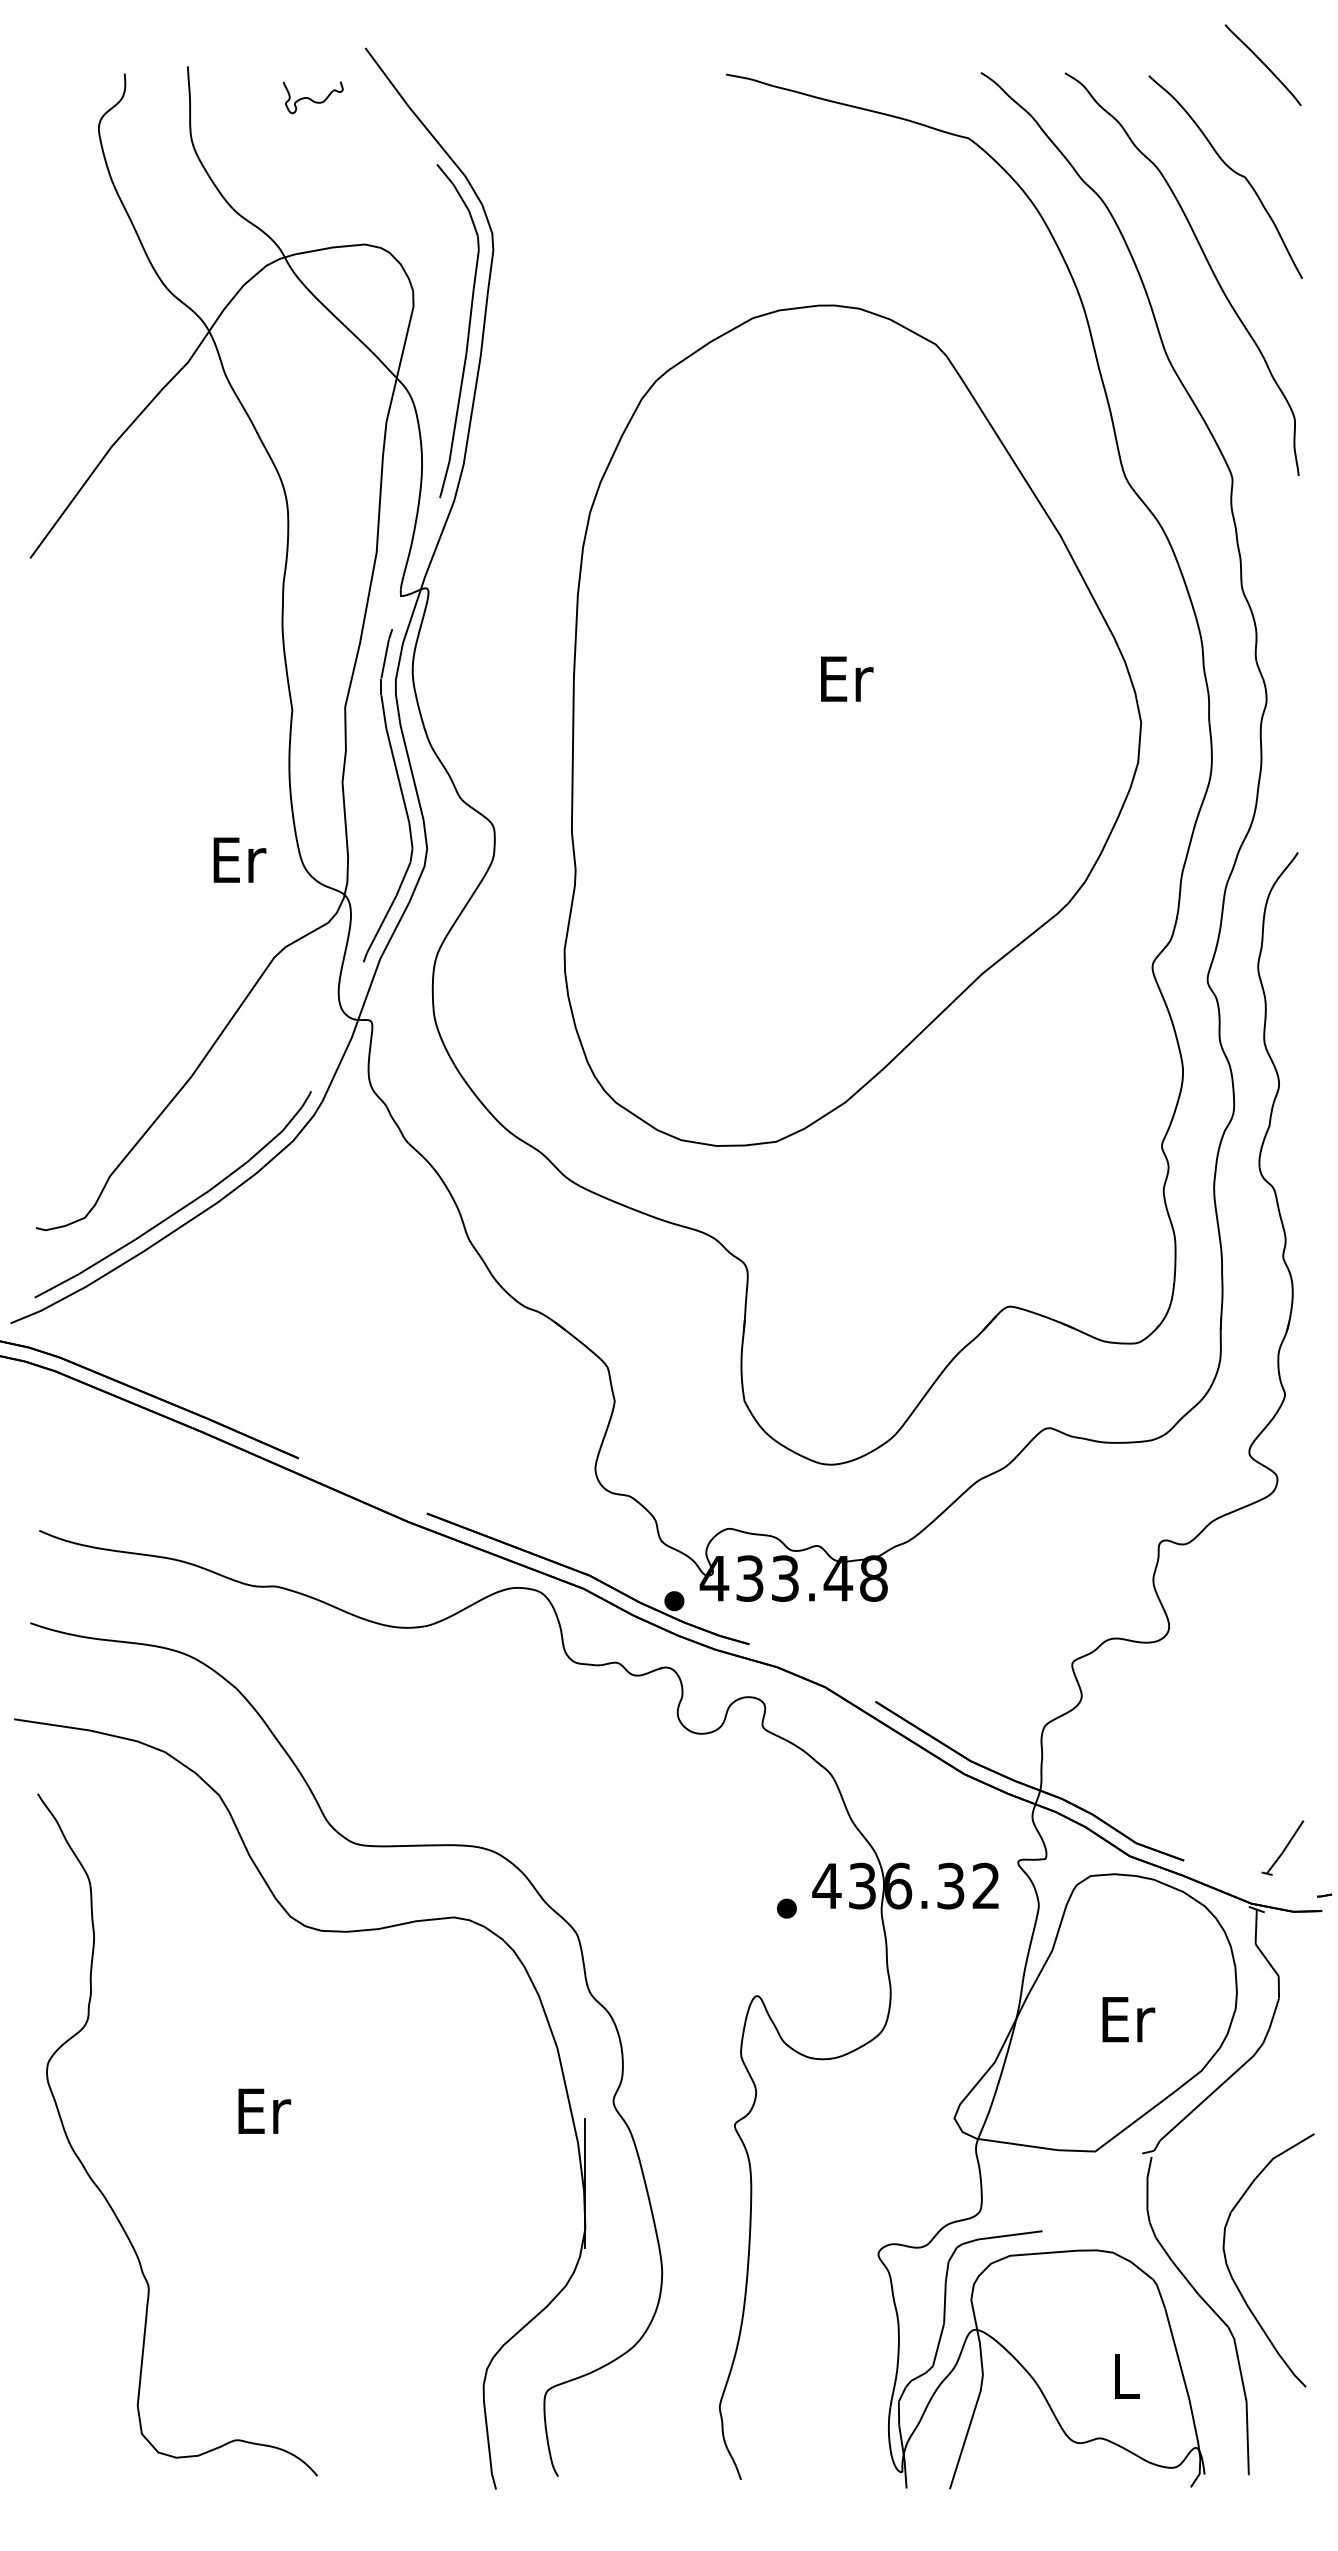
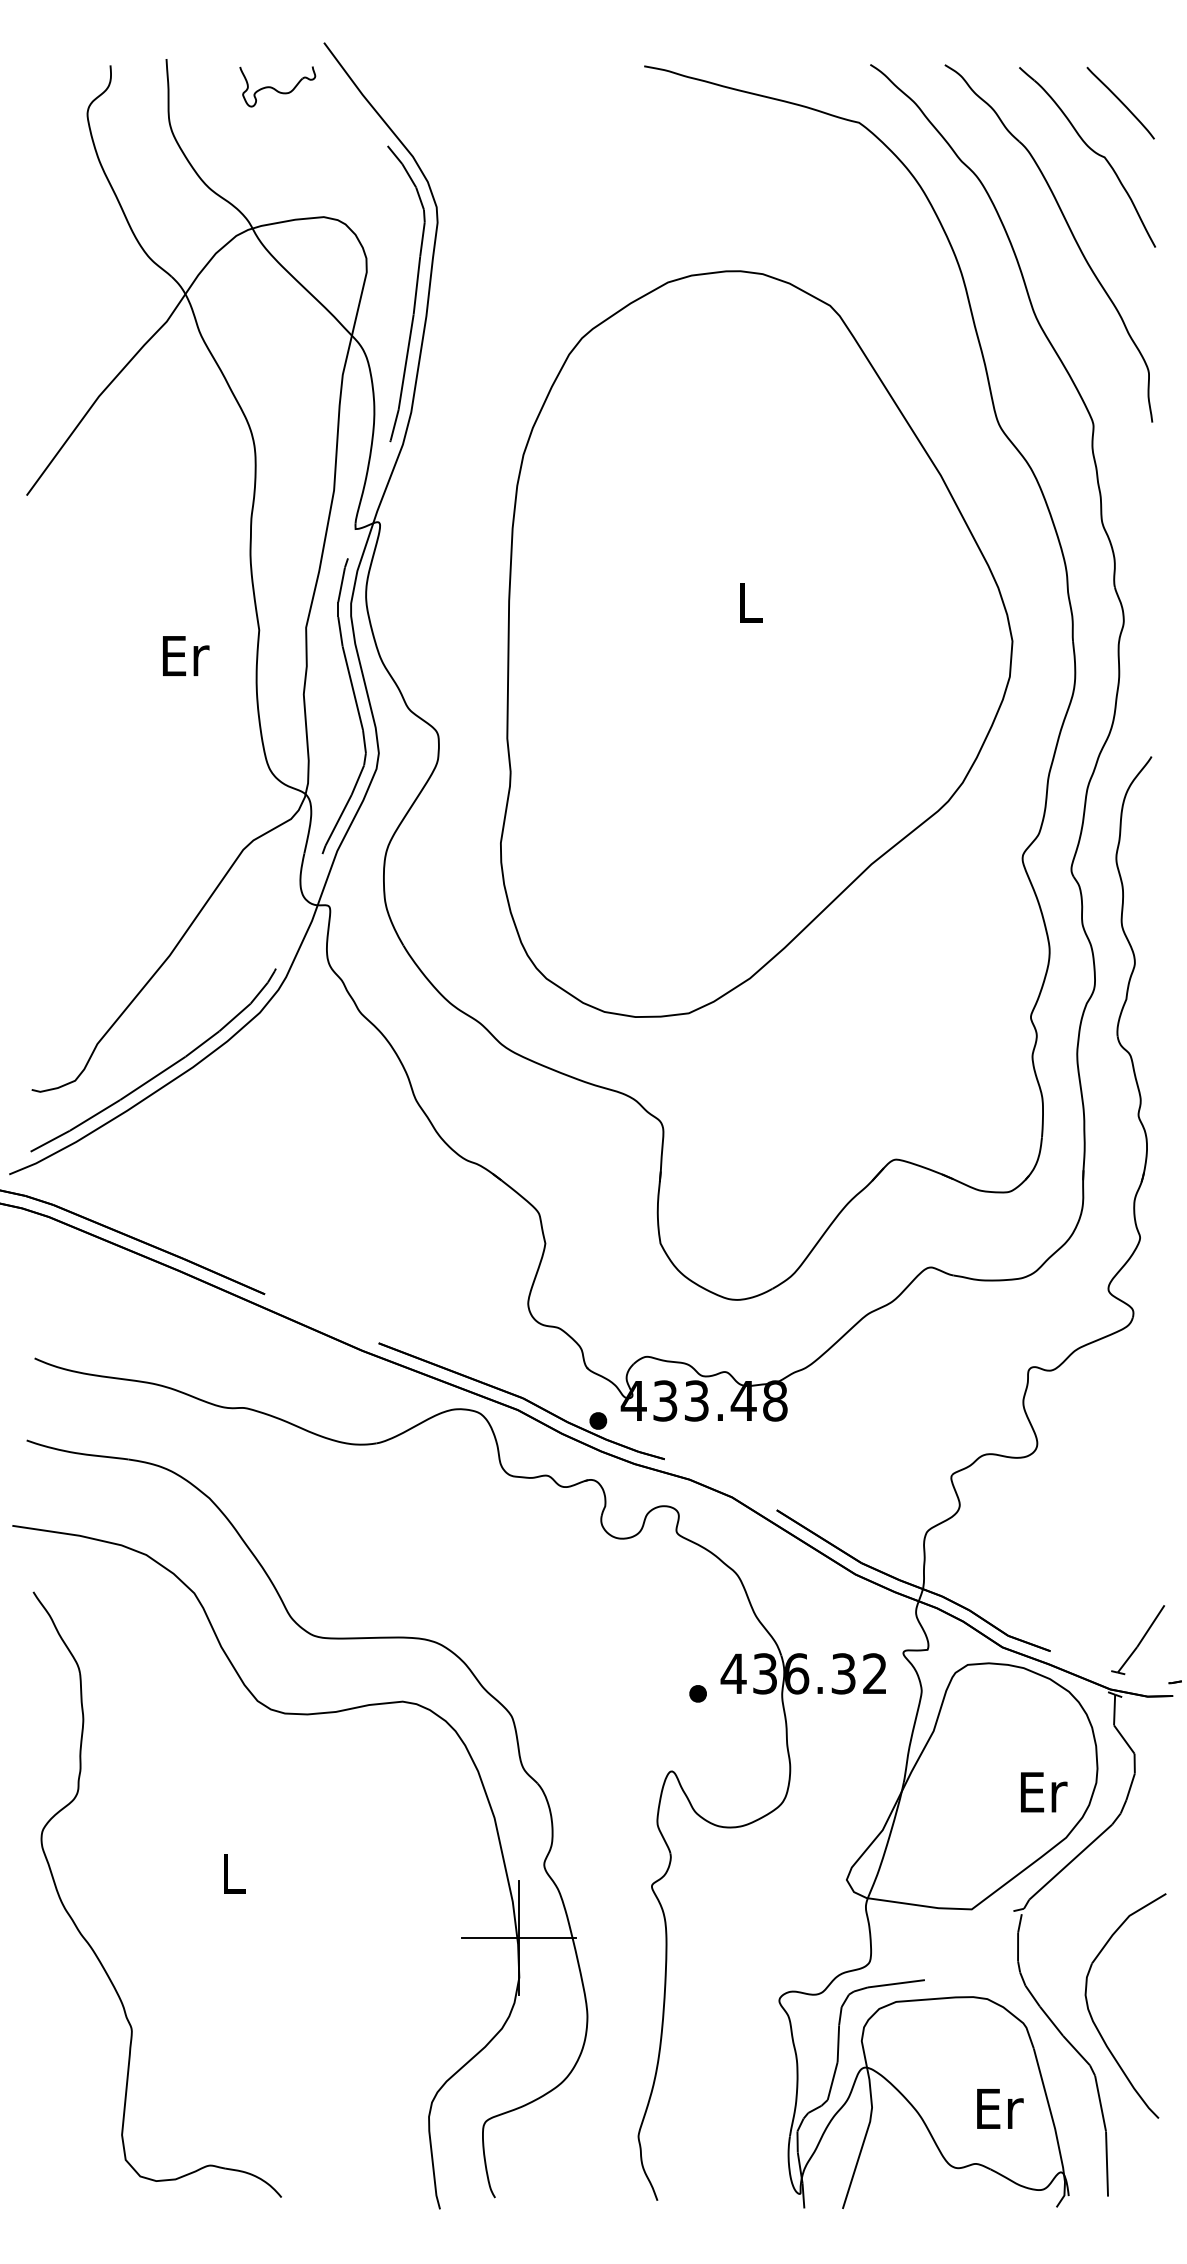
curve: (1263, 64) -> (1121, 102), moved
part: (313, 97) -> (278, 86), size x1.43
text: (847, 678) -> (751, 602), Er -> L
text: (239, 859) -> (185, 655), moved
part: (1282, 1847) -> (1137, 1639), size x1.43
text: (1128, 2019) -> (1043, 1792), moved
text: (264, 2110) -> (234, 1872), Er -> L
line: (584, 2183) -> (518, 1937), added
text: (1127, 2375) -> (1000, 2108), L -> Er

